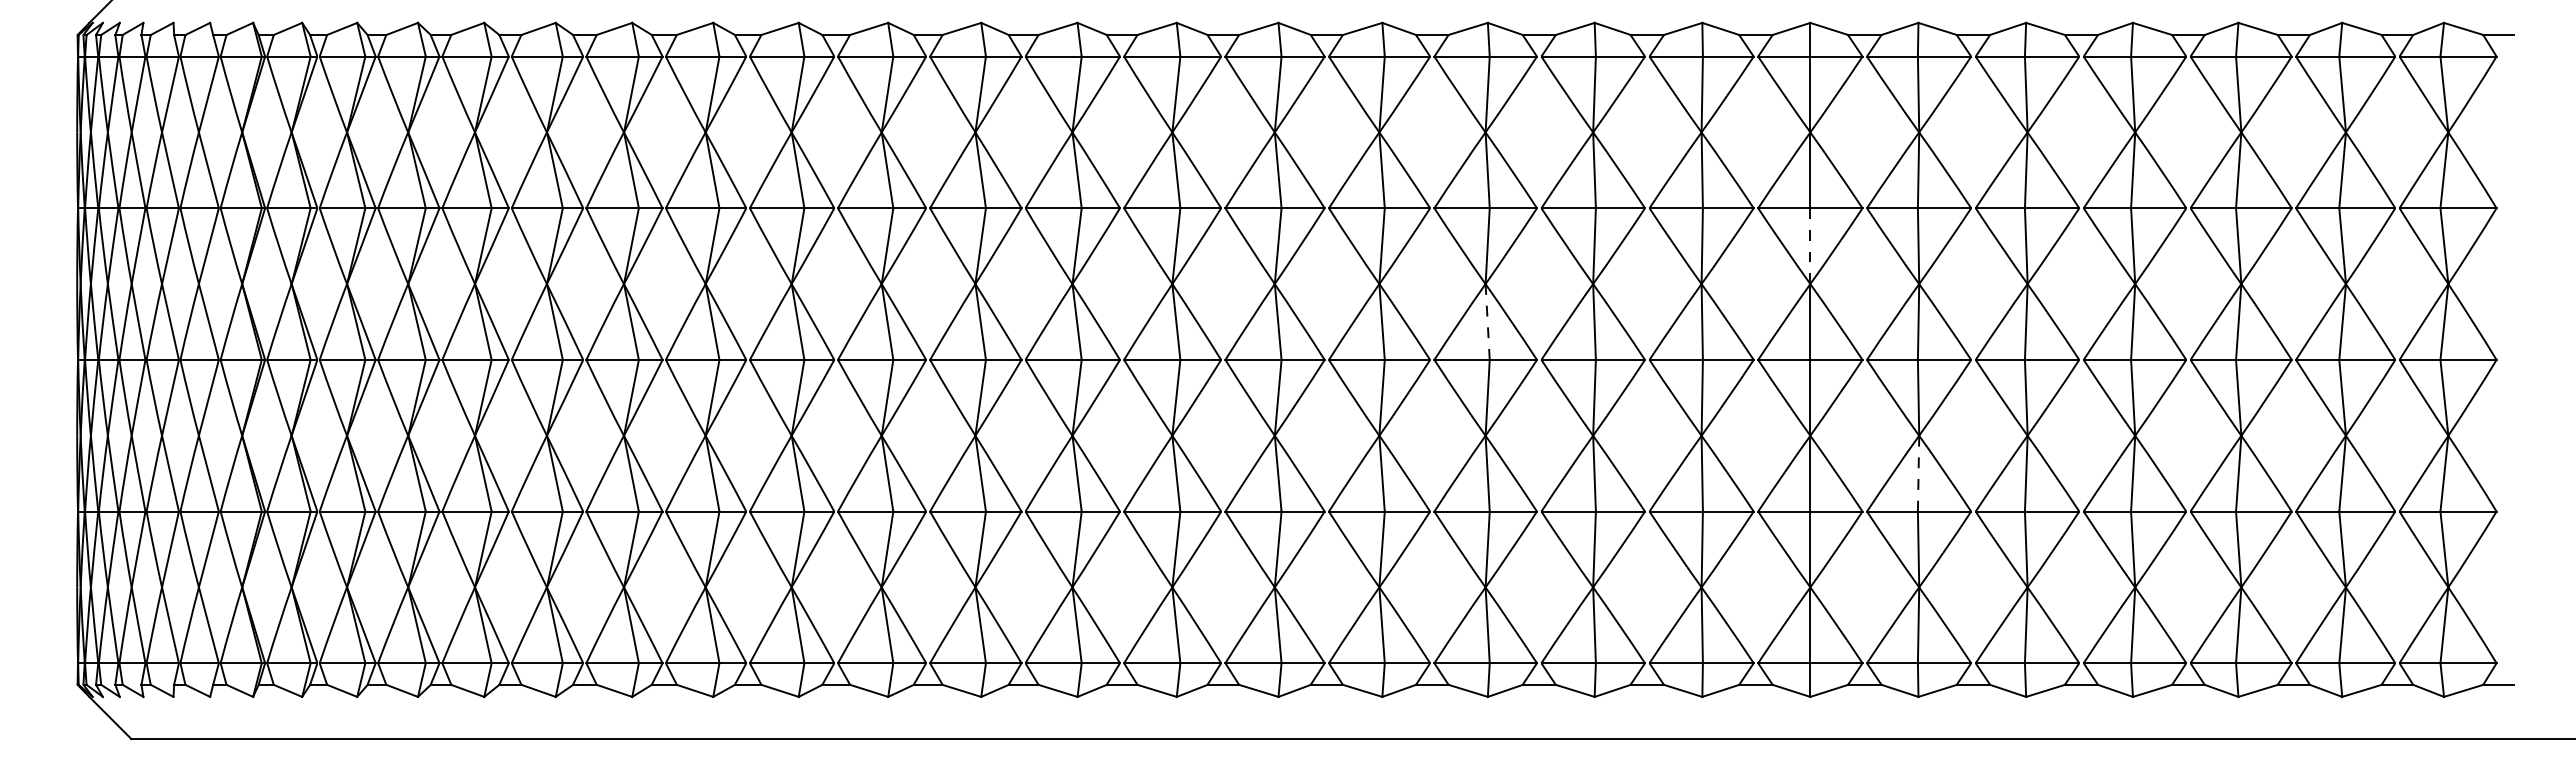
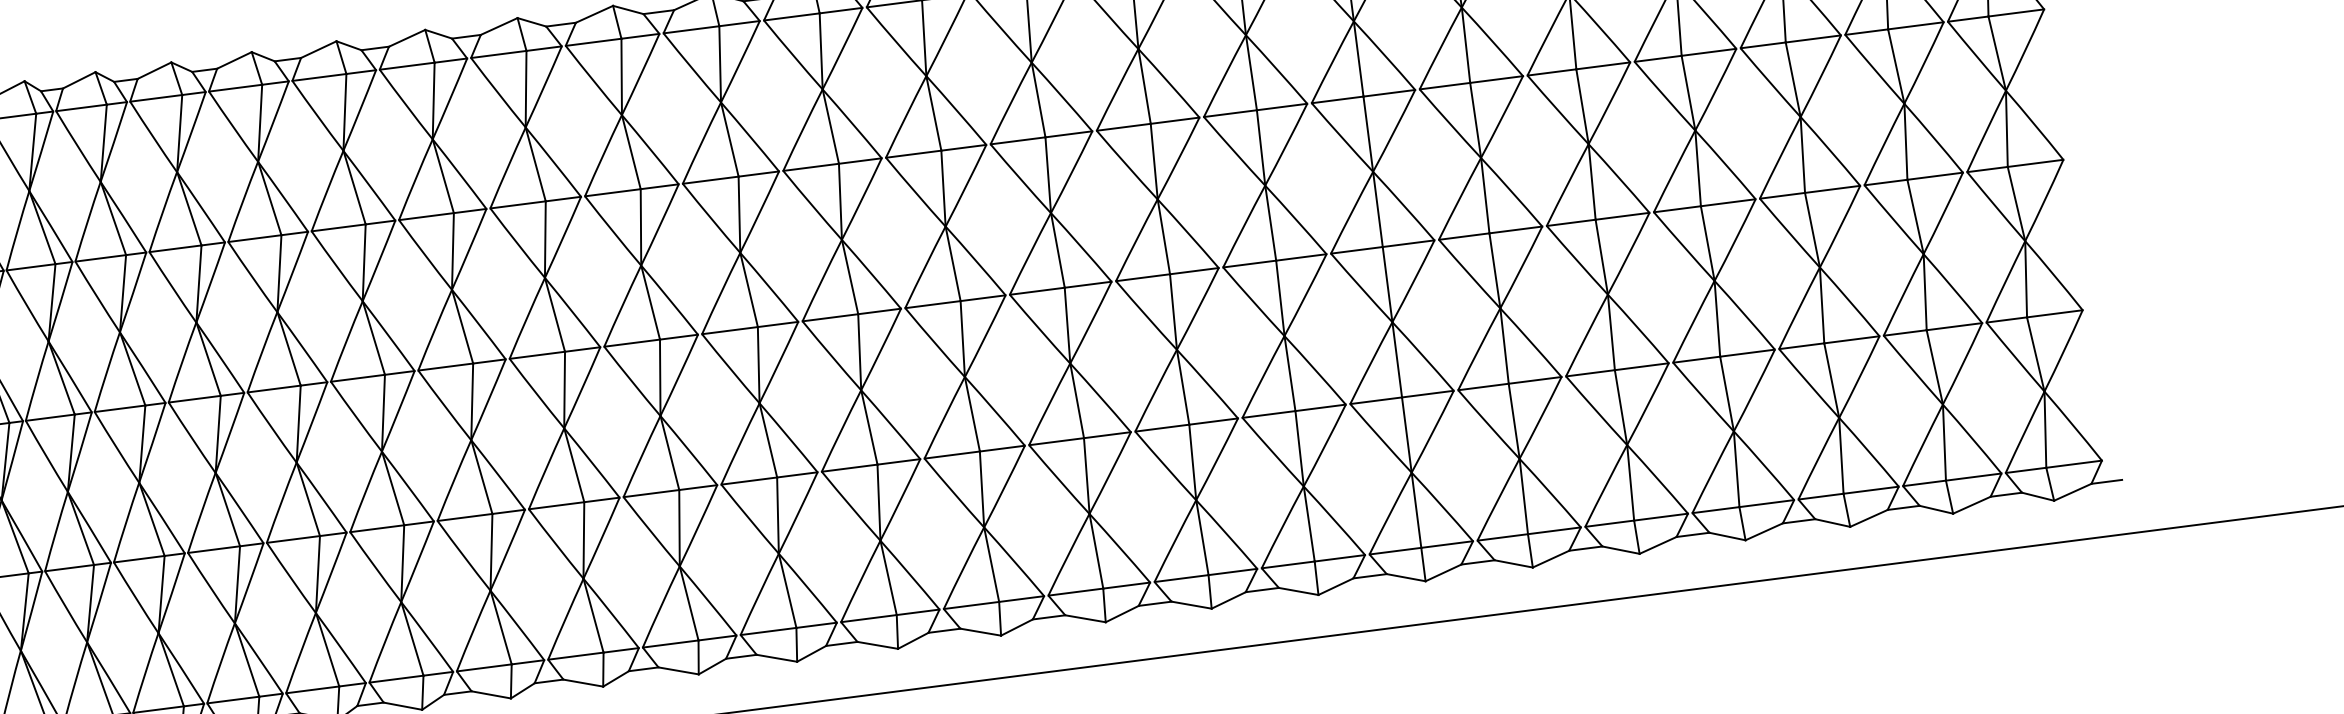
line: (1810, 246) -> (1368, 134), dashed -> solid
line: (1487, 322) -> (1057, 250), dashed -> solid
line: (1918, 473) -> (1504, 345), dashed -> solid

